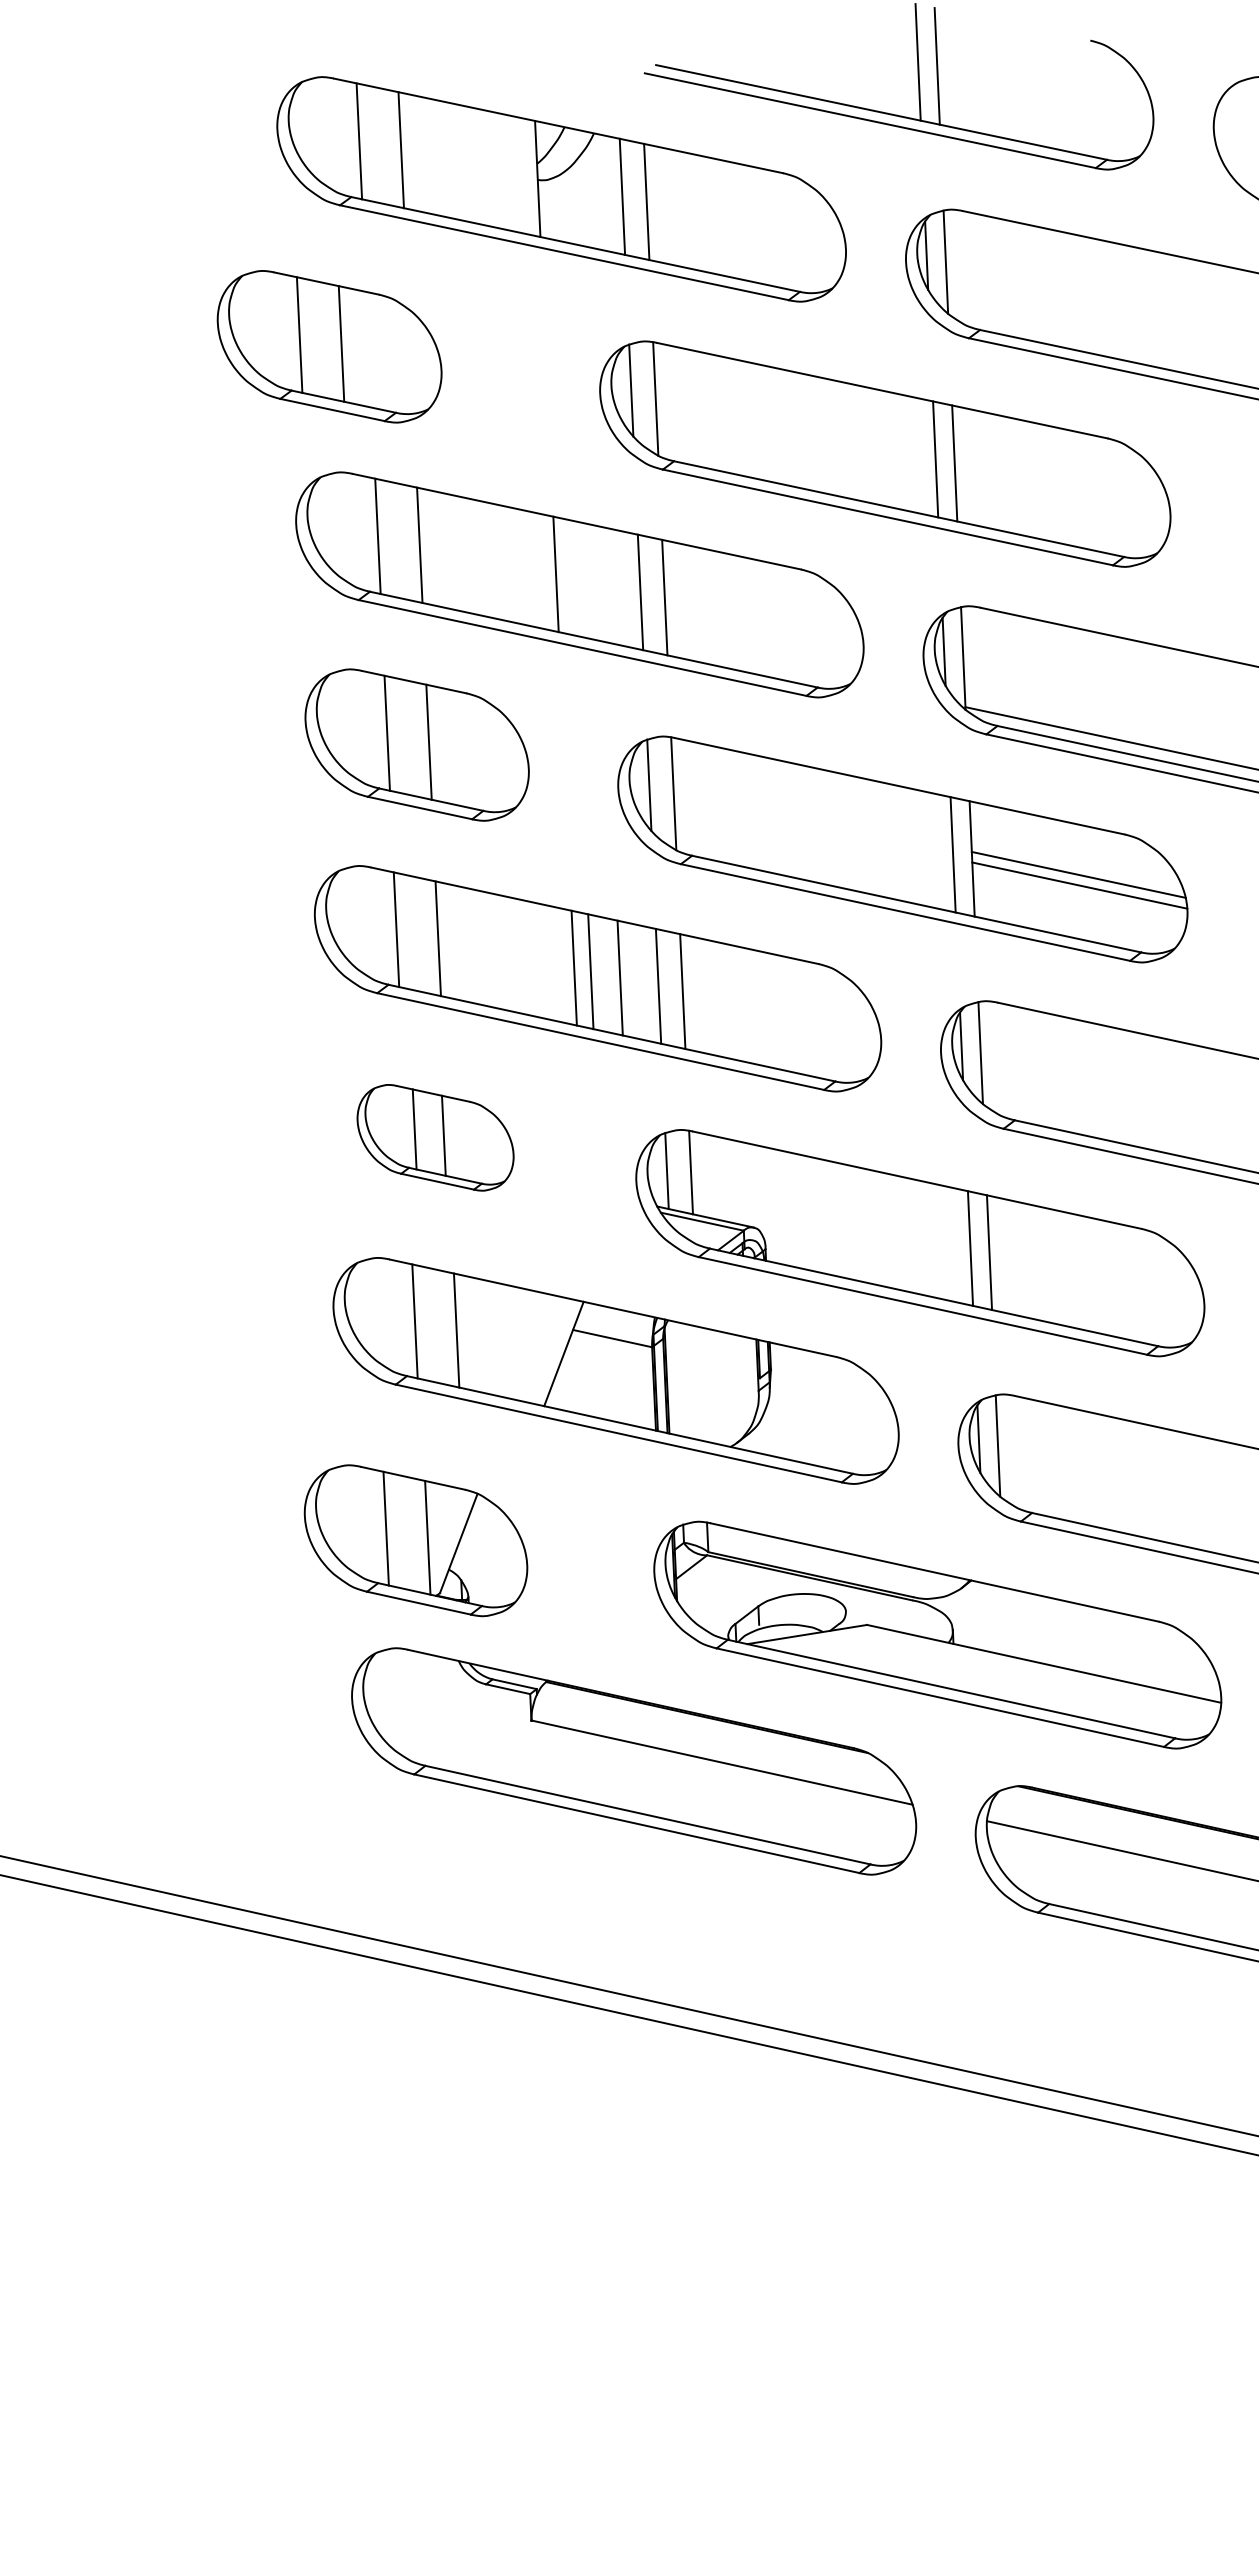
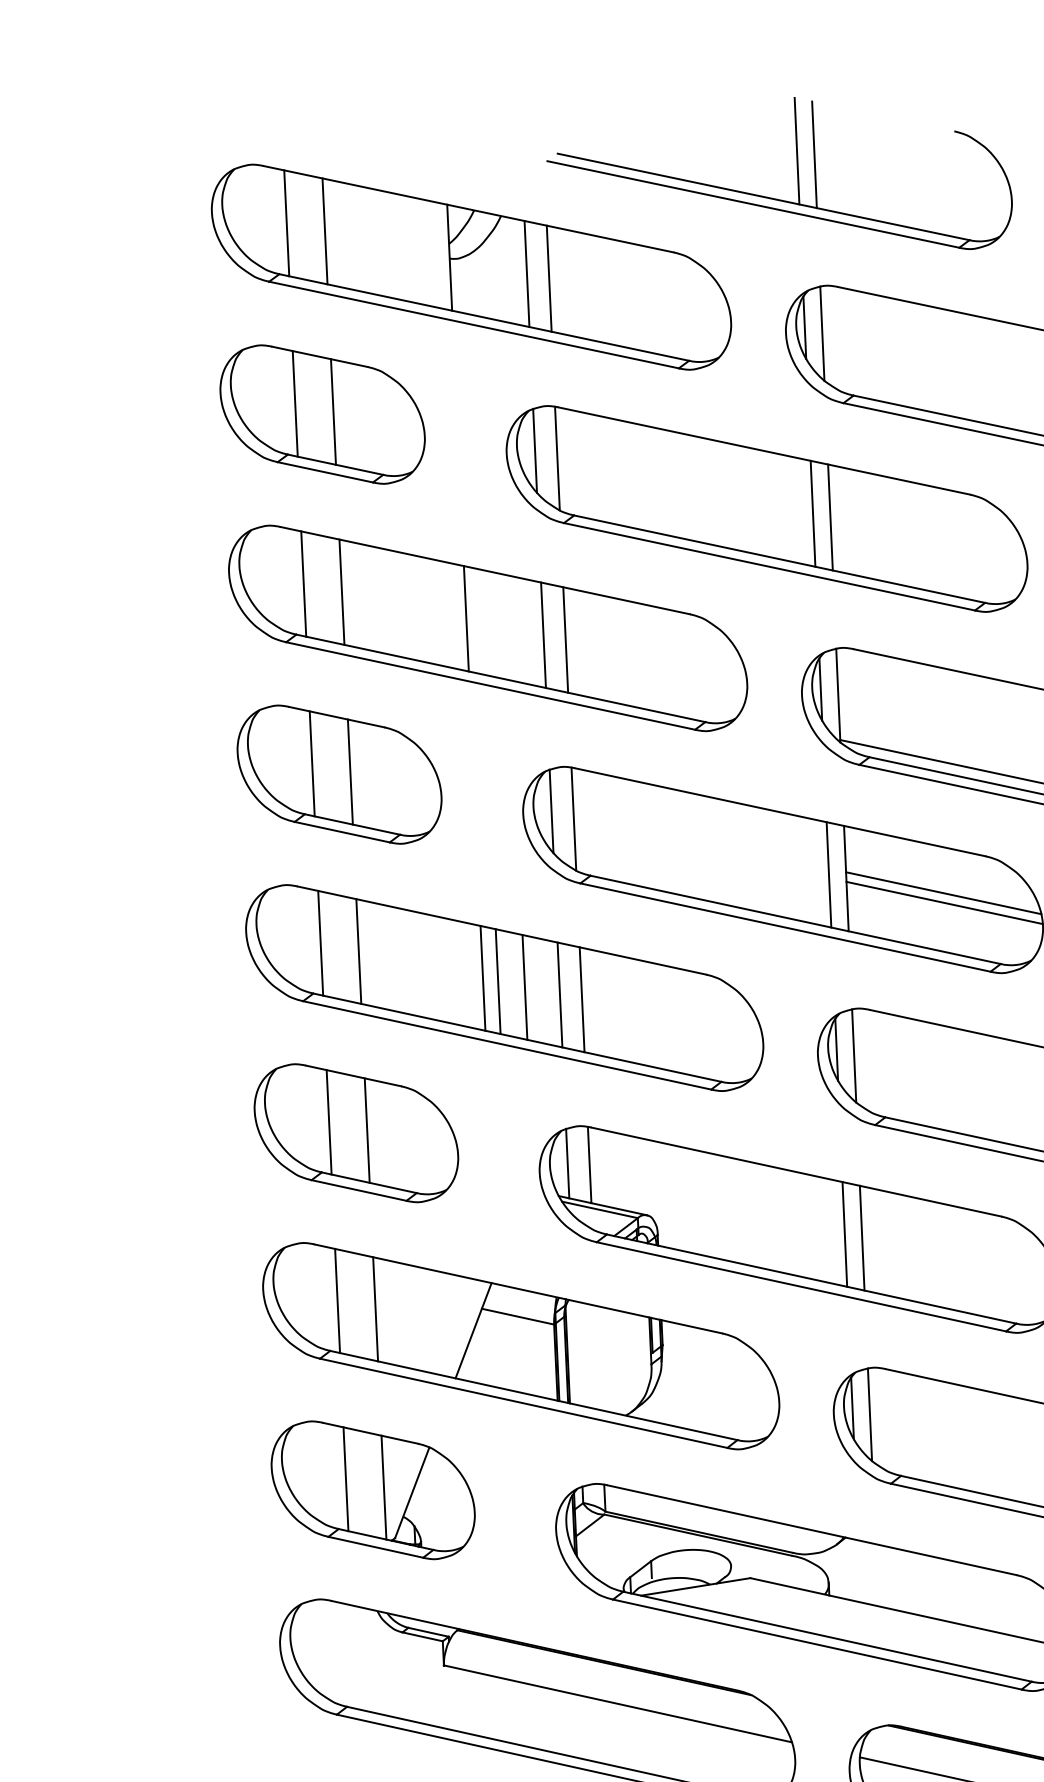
part: (329, 346) -> (322, 414), moved
part: (435, 1137) -> (356, 1133), size x1.43
part: (415, 1540) -> (372, 1490), moved

